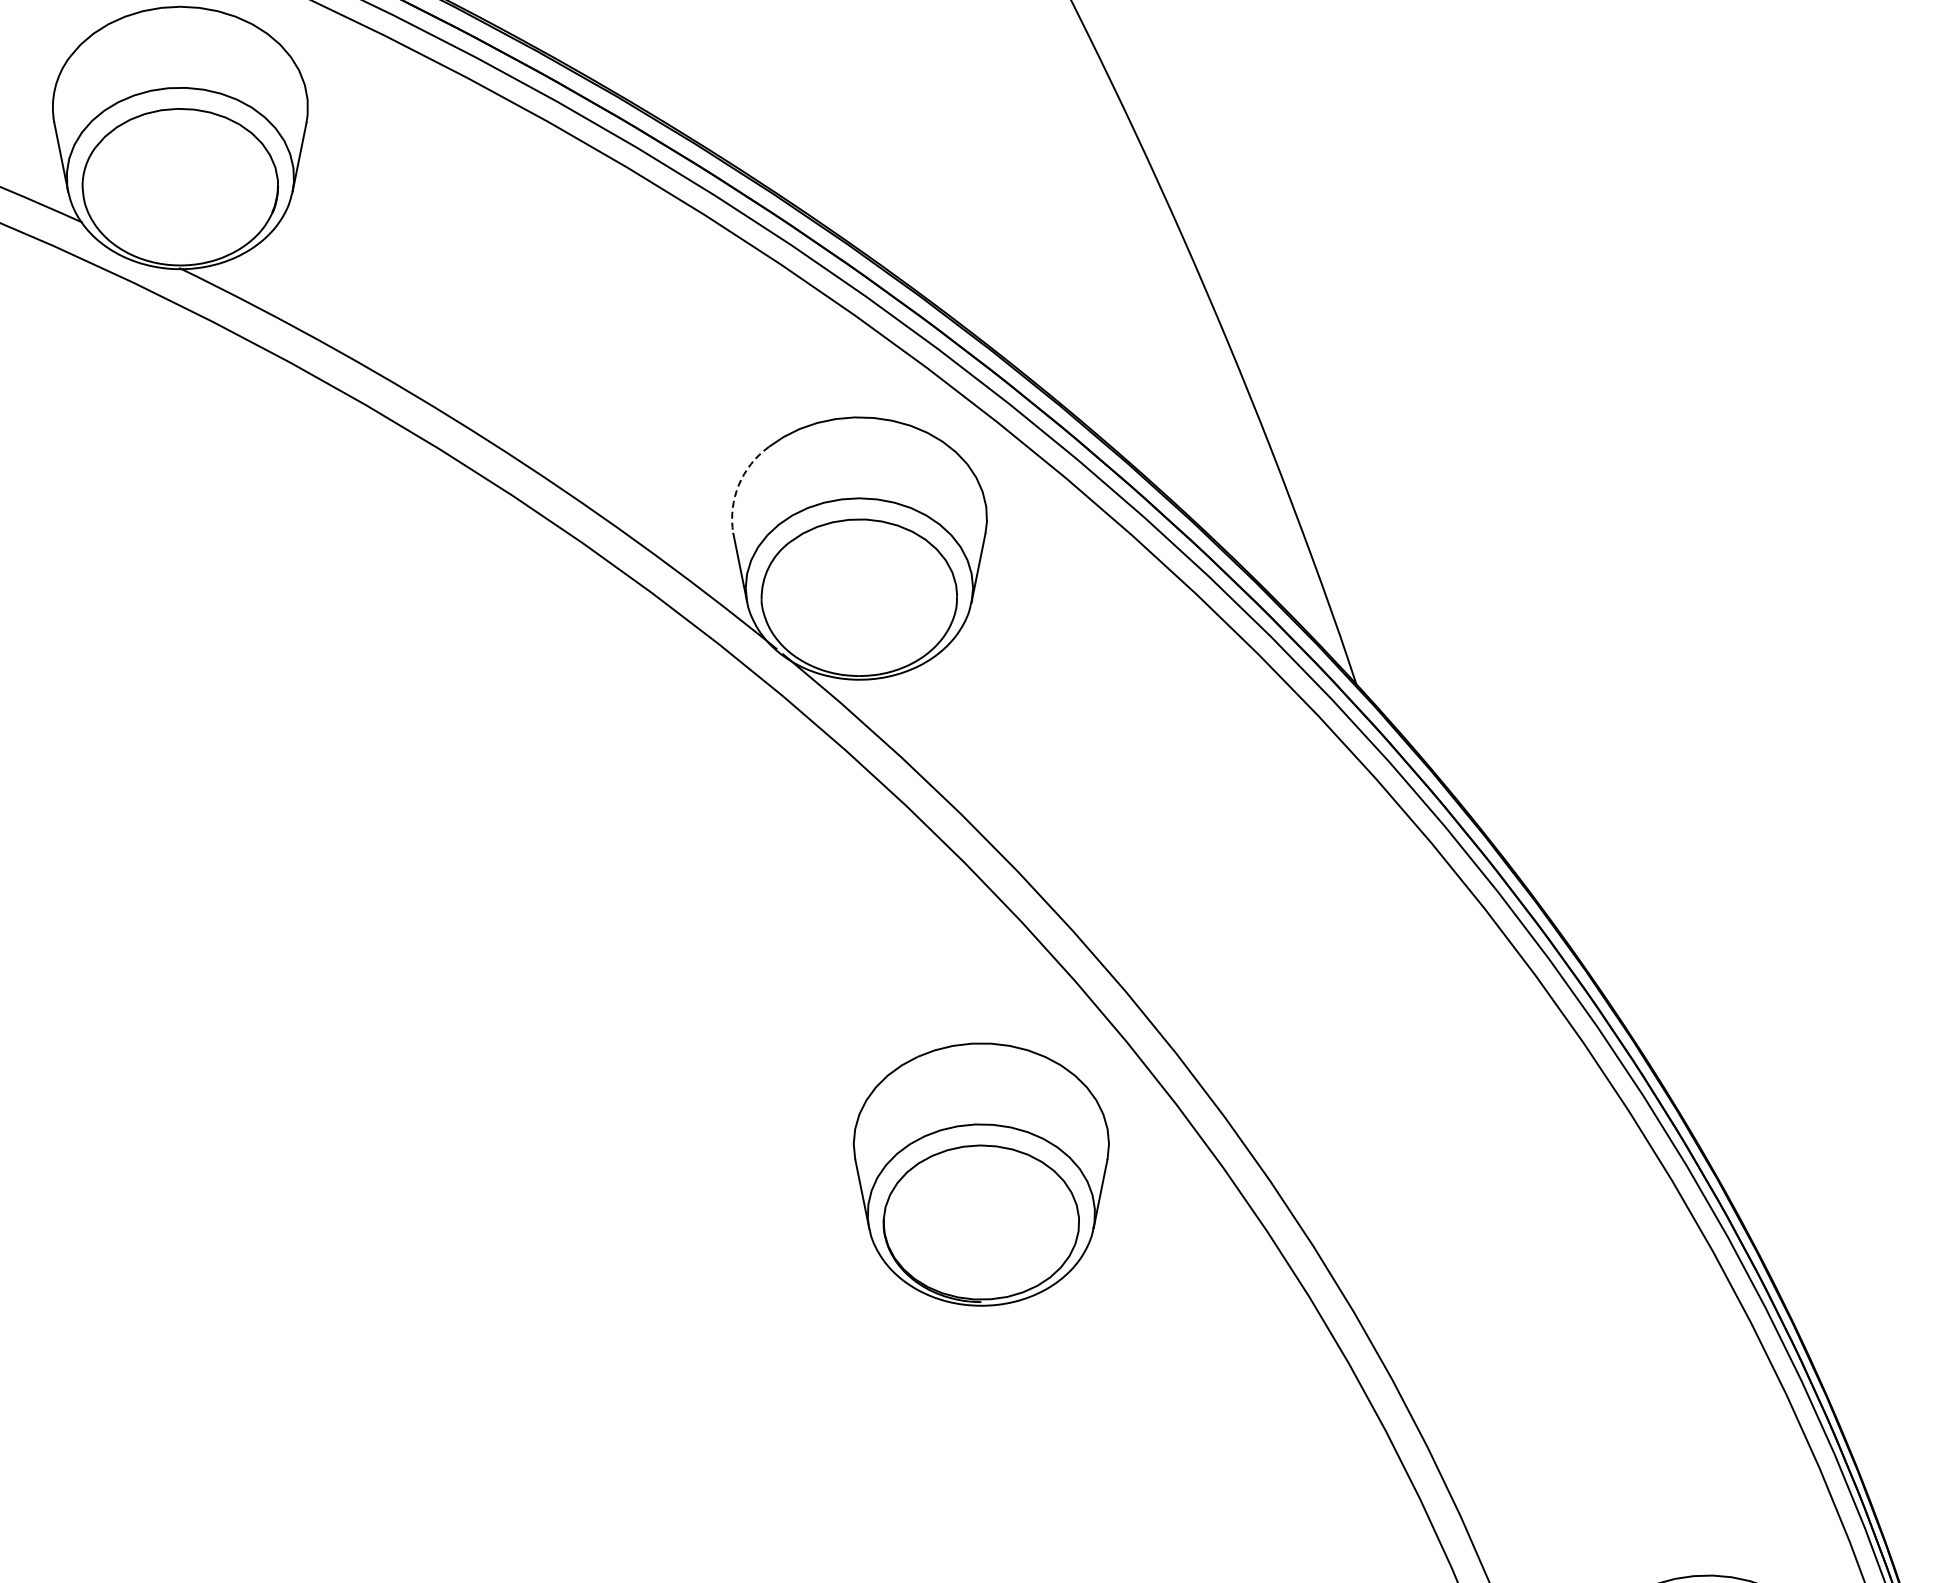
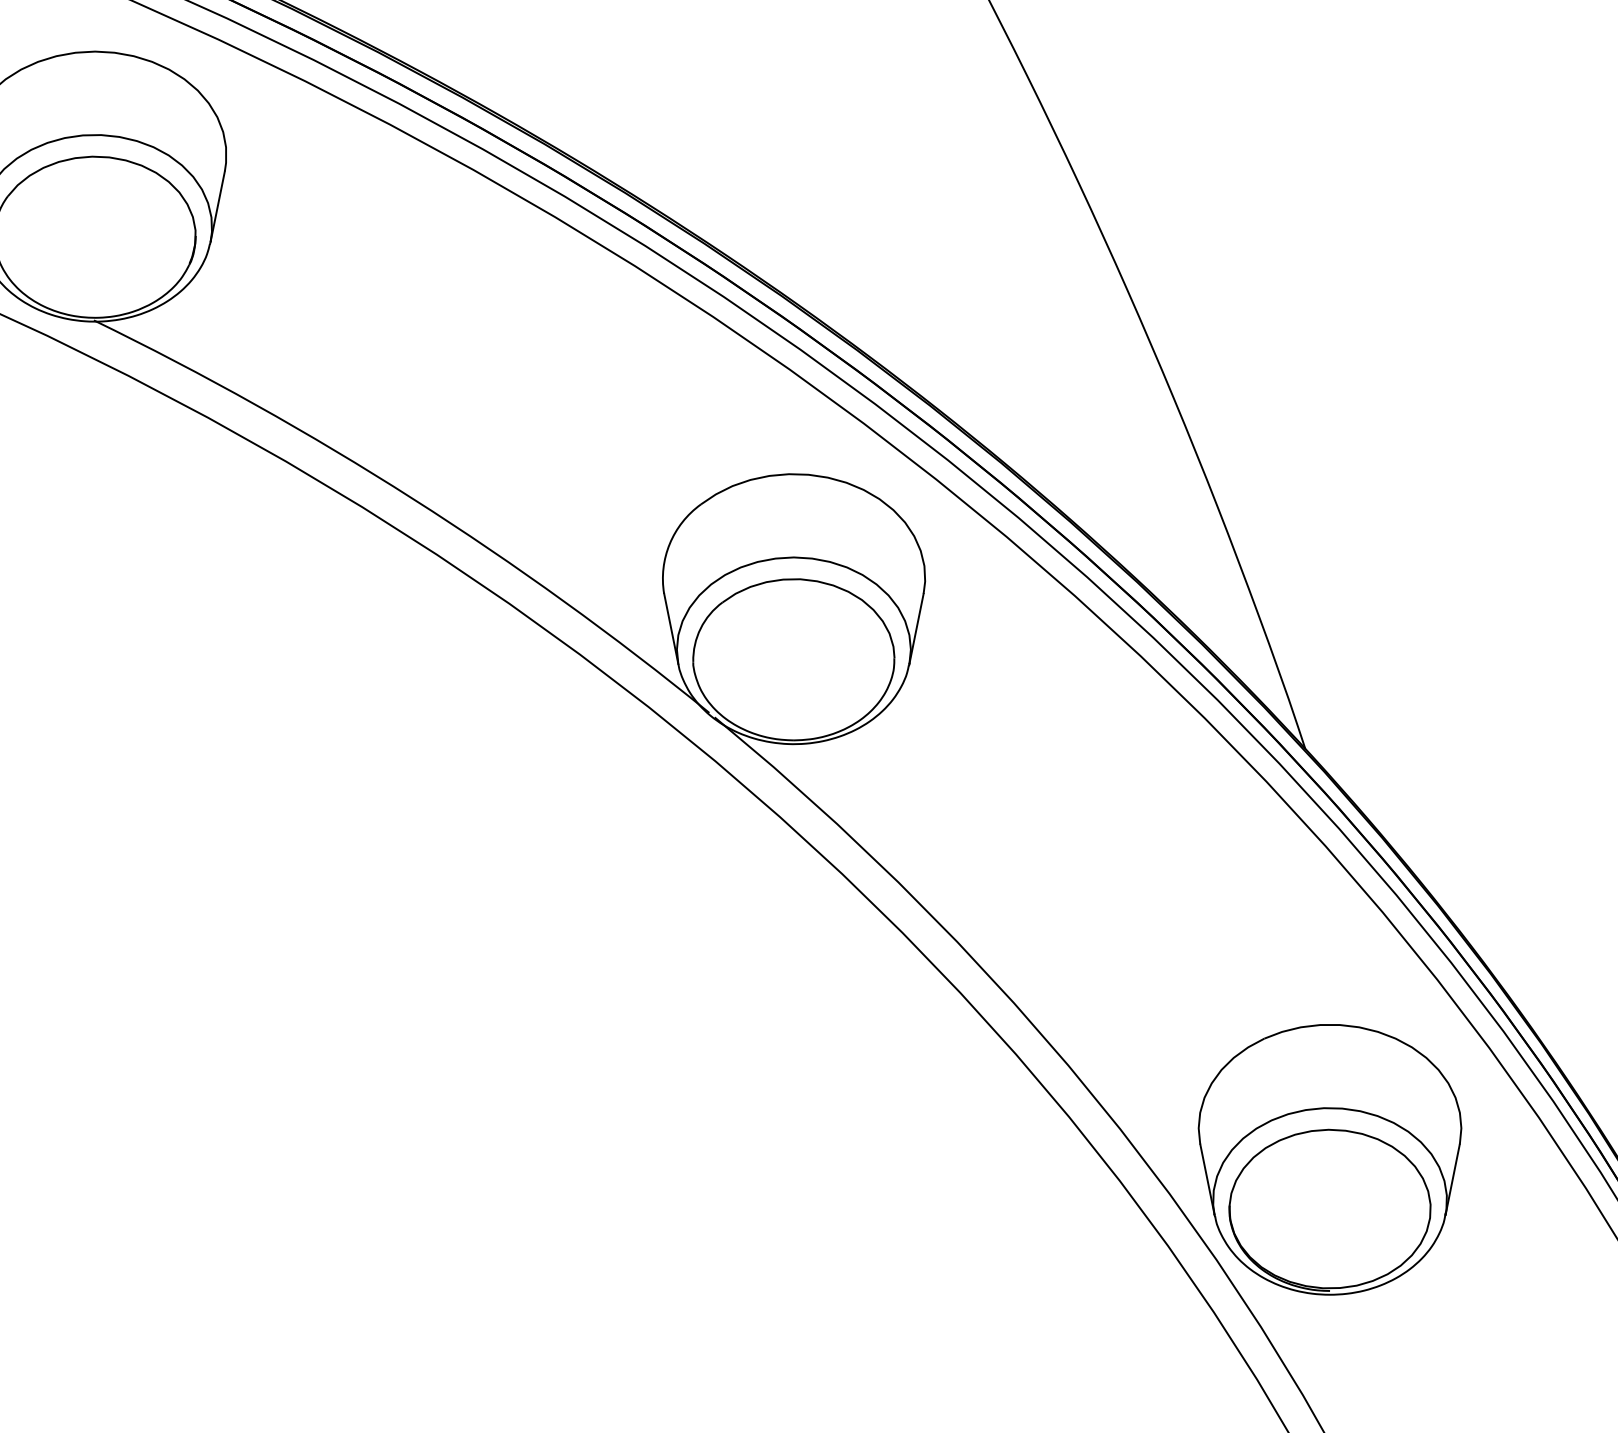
arc: (738, 485) -> (669, 544), dashed -> solid
part: (980, 1174) -> (1329, 1159), moved

